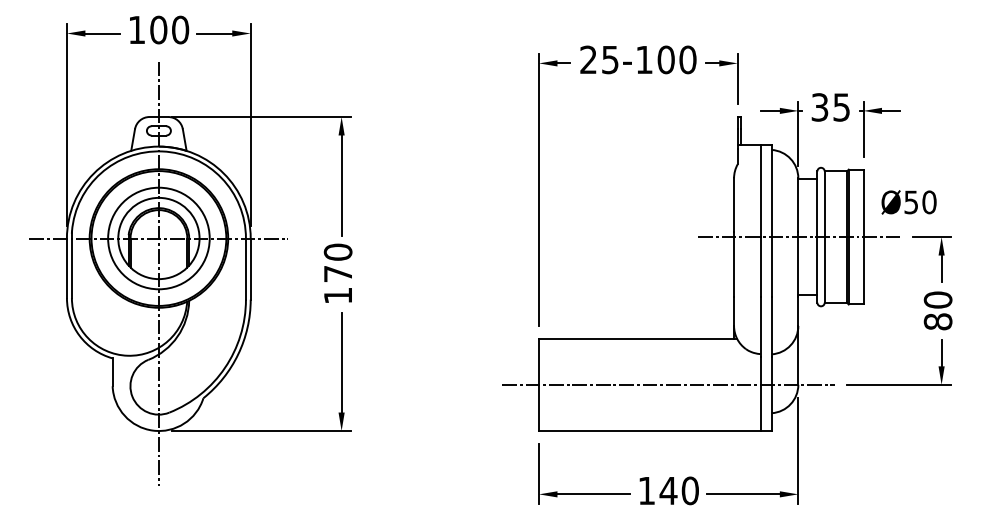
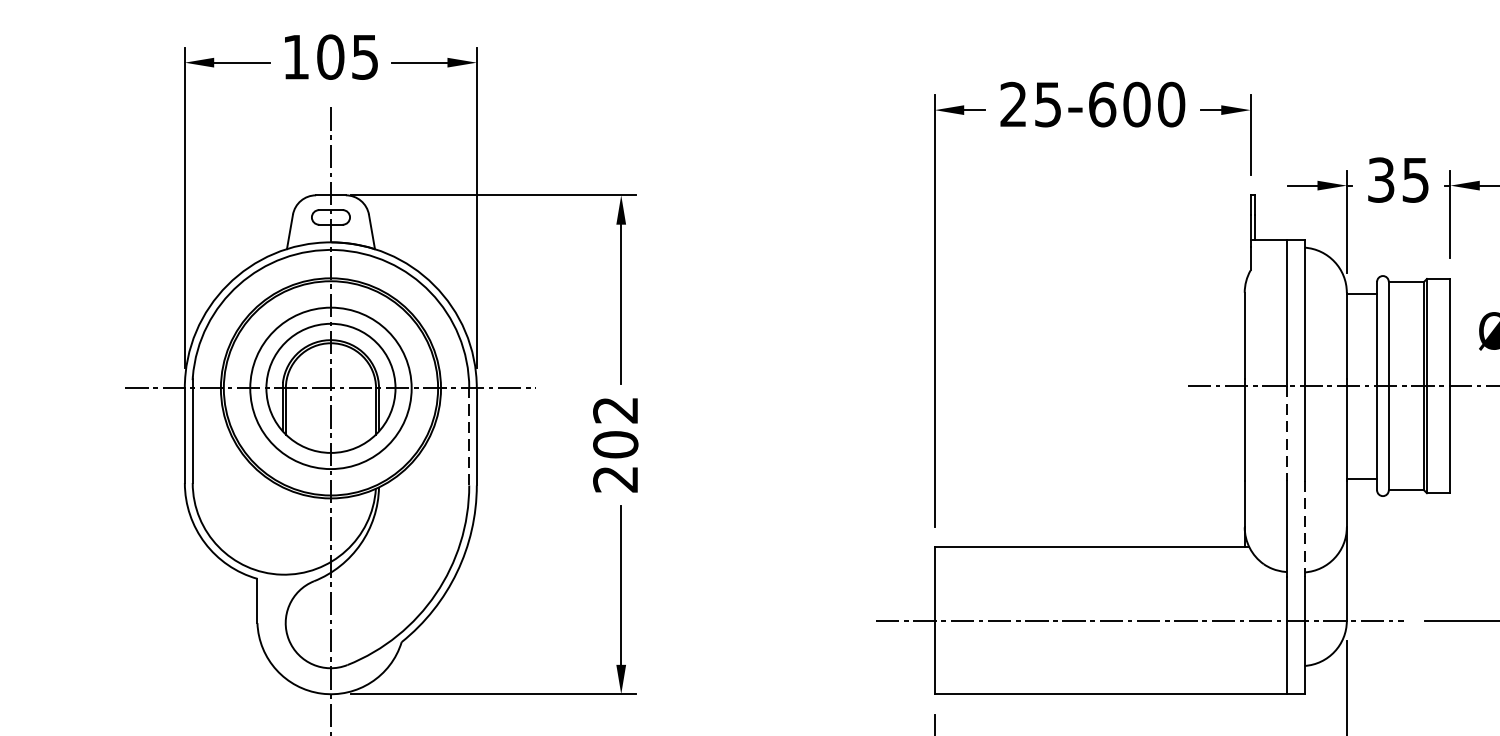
text: (180, 29) -> (365, 56), 100 -> 105
text: (644, 59) -> (1102, 103), 25-100 -> 25-600
line: (760, 266) -> (1286, 432), solid -> dashed
line: (245, 269) -> (468, 437), solid -> dashed
text: (337, 273) -> (614, 443), 170 -> 202
line: (771, 327) -> (1304, 529), solid -> dashed

